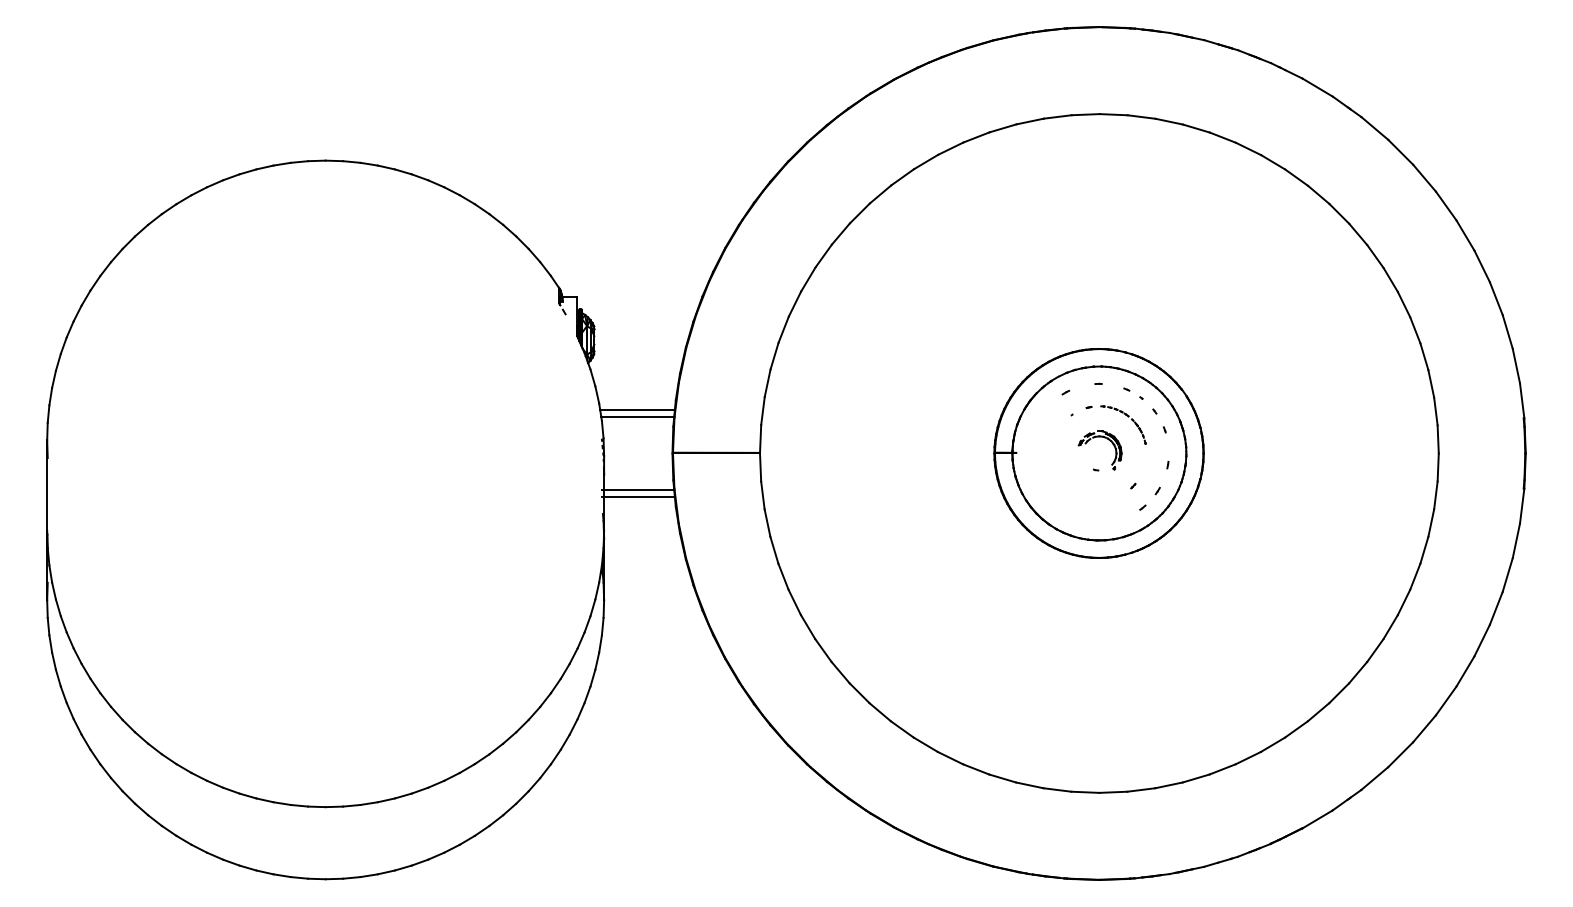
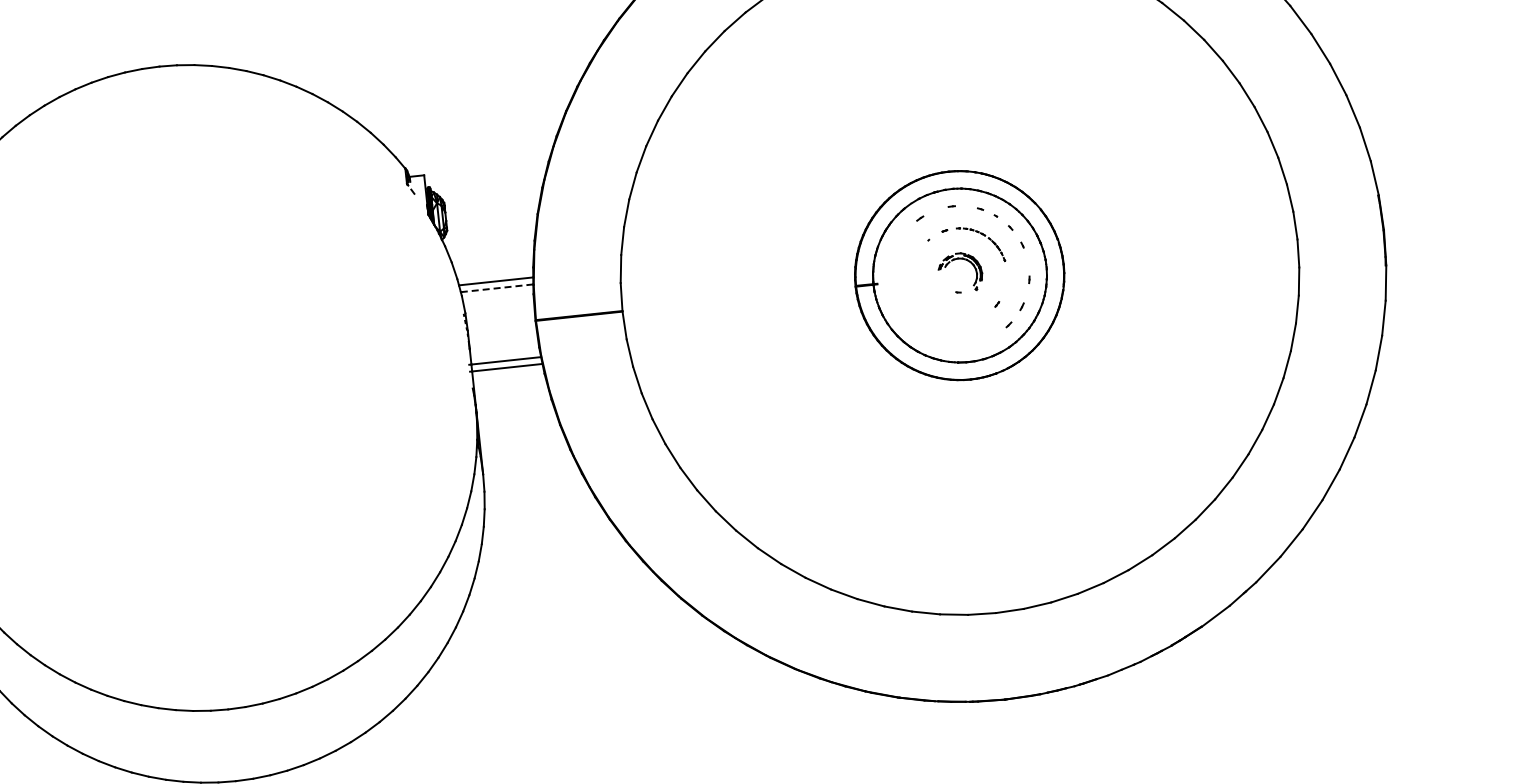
line: (637, 416) -> (496, 287), solid -> dashed

